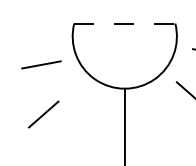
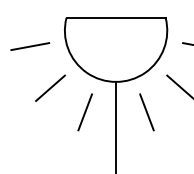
line: (125, 23) -> (116, 17), dashed -> solid
line: (41, 64) -> (30, 46), moved
line: (43, 113) -> (50, 87), moved
line: (93, 119) -> (85, 112), added
line: (155, 119) -> (146, 112), added

